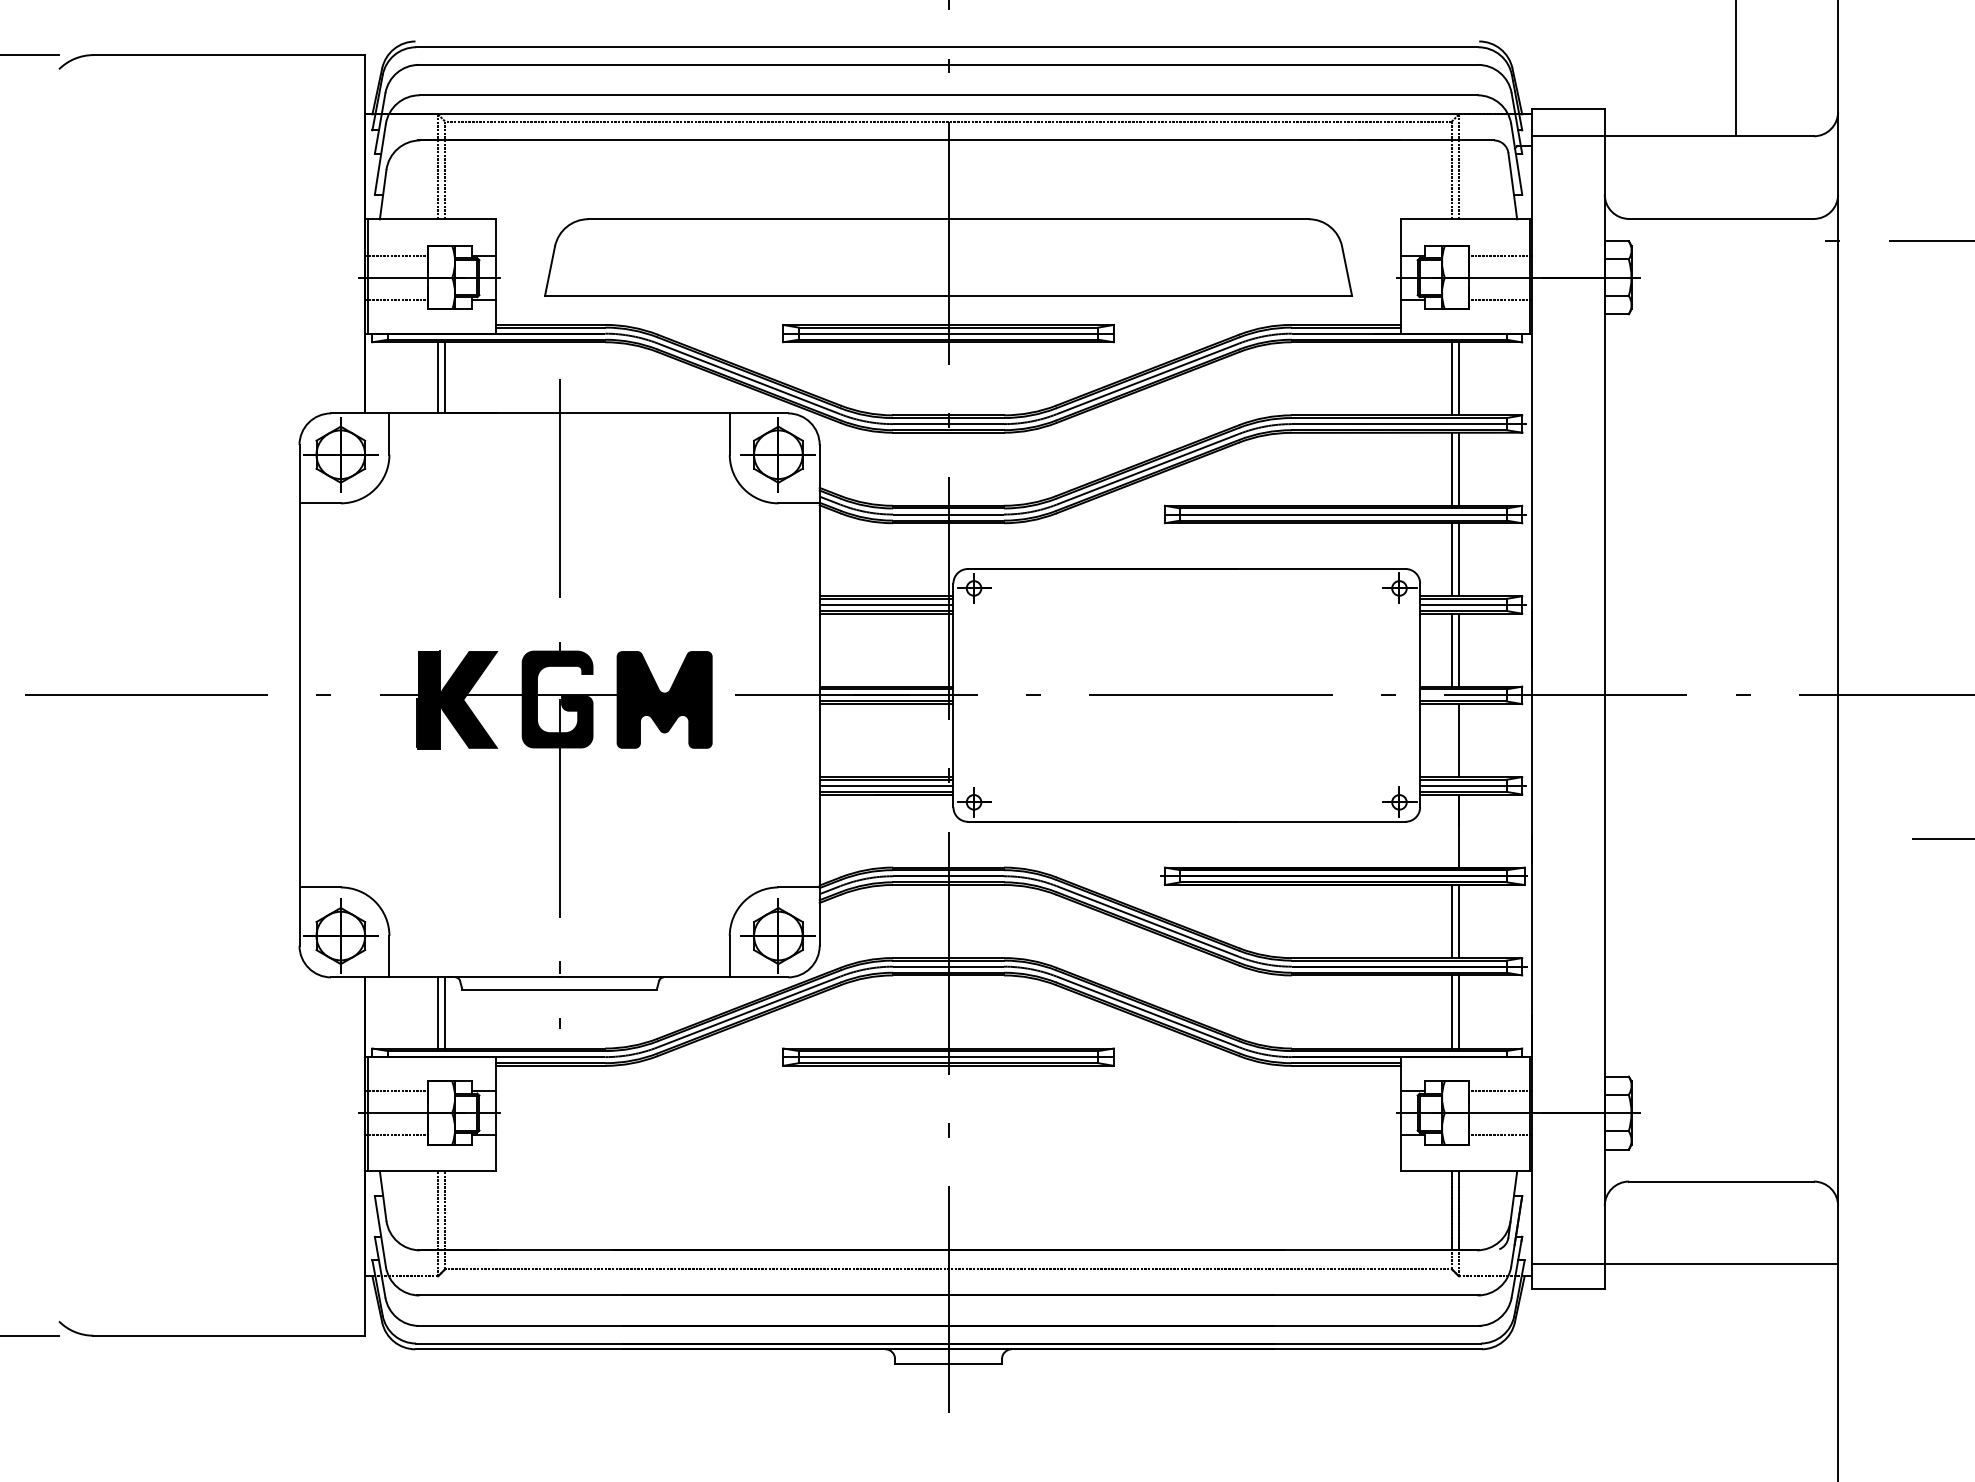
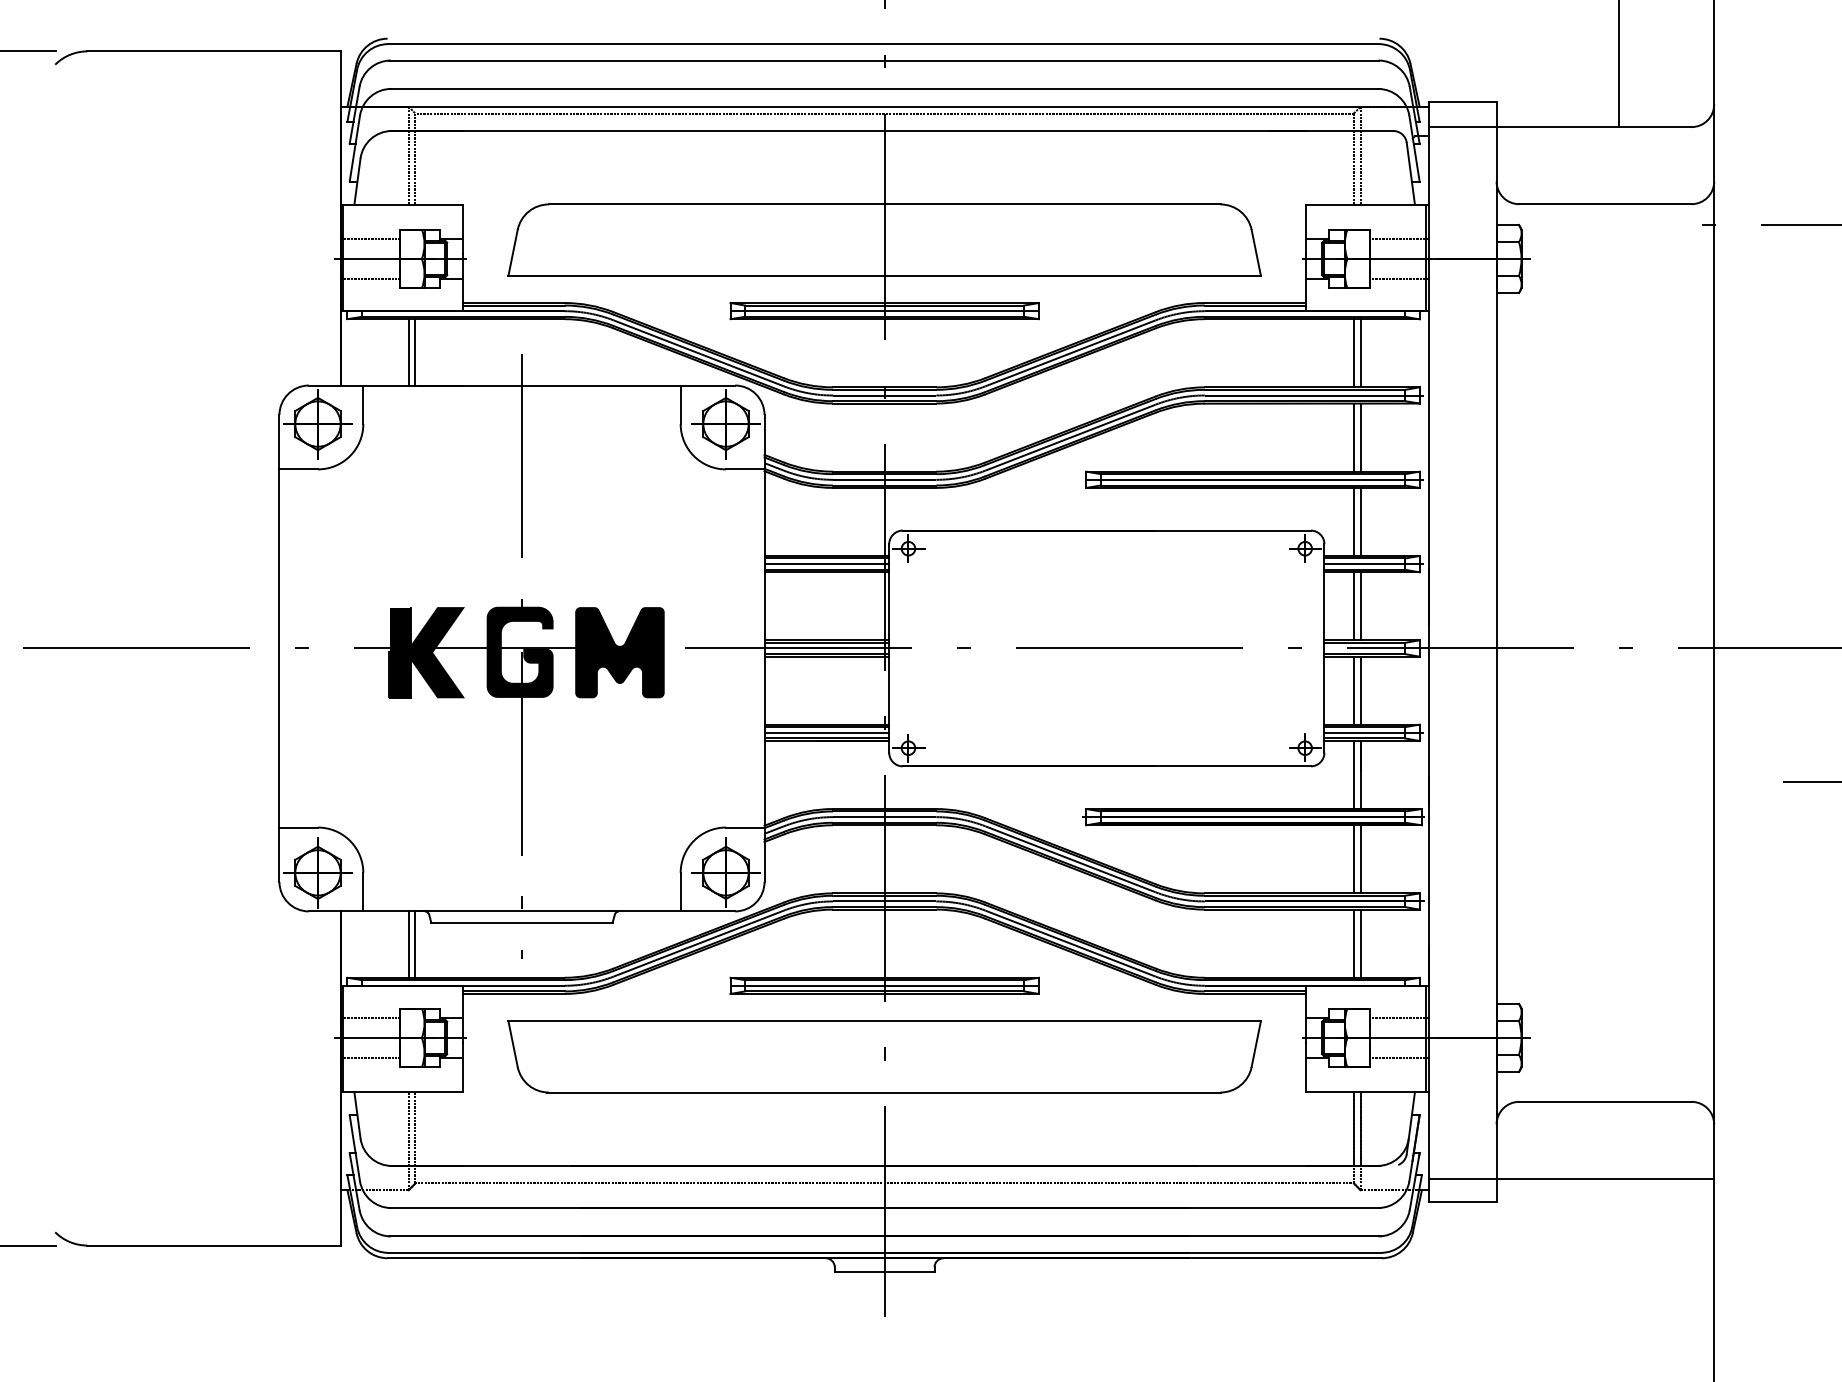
line: (1451, 740) -> (1353, 690), added
line: (1451, 830) -> (1353, 774), added
part: (948, 1132) -> (884, 1056), added

